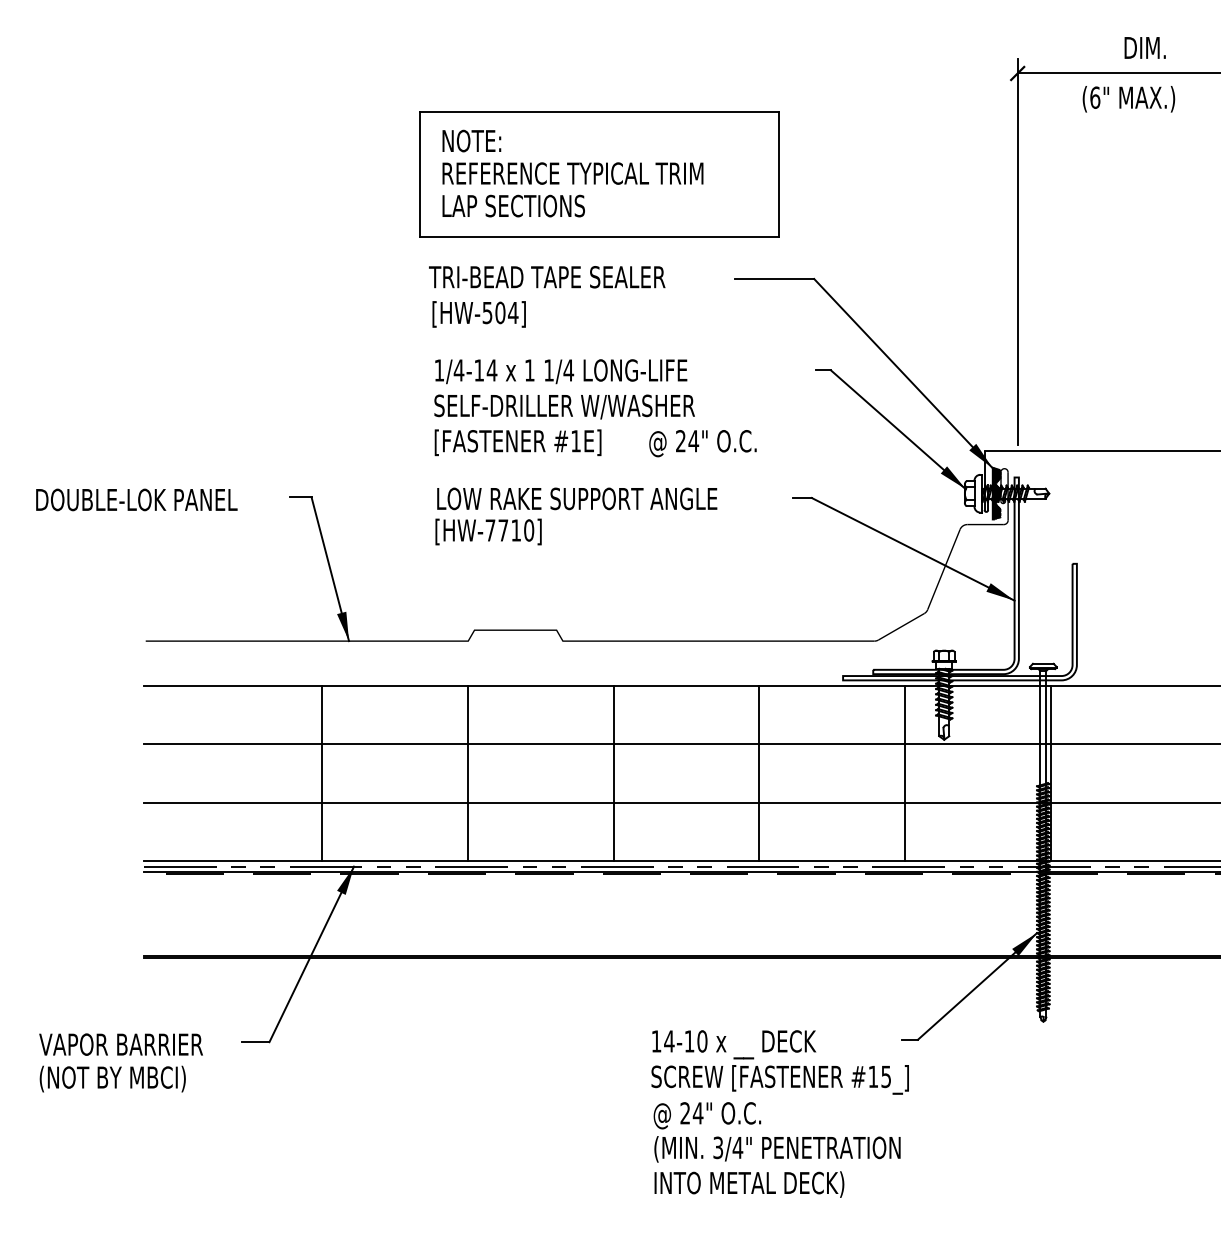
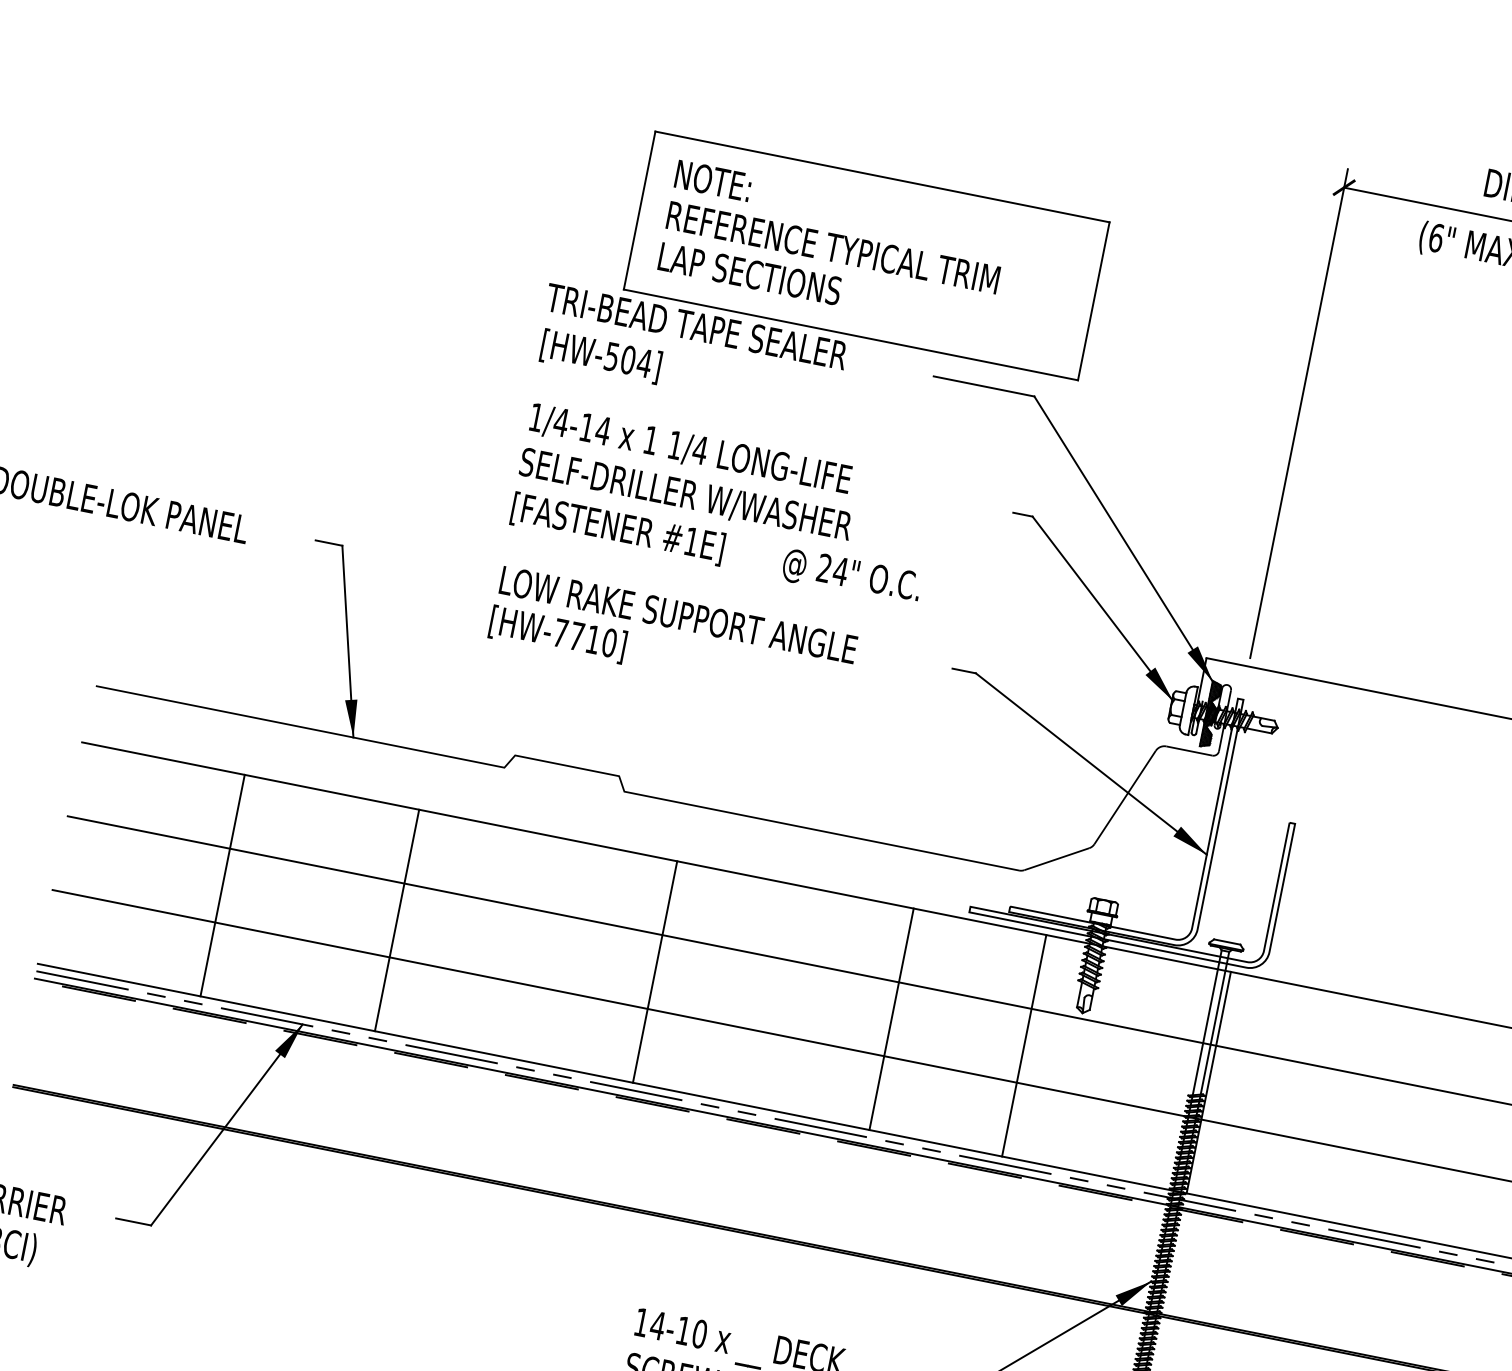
part: (599, 174) -> (866, 255), moved
line: (322, 772) -> (223, 884), moved
line: (467, 772) -> (396, 919), moved
line: (759, 772) -> (892, 1018), moved

